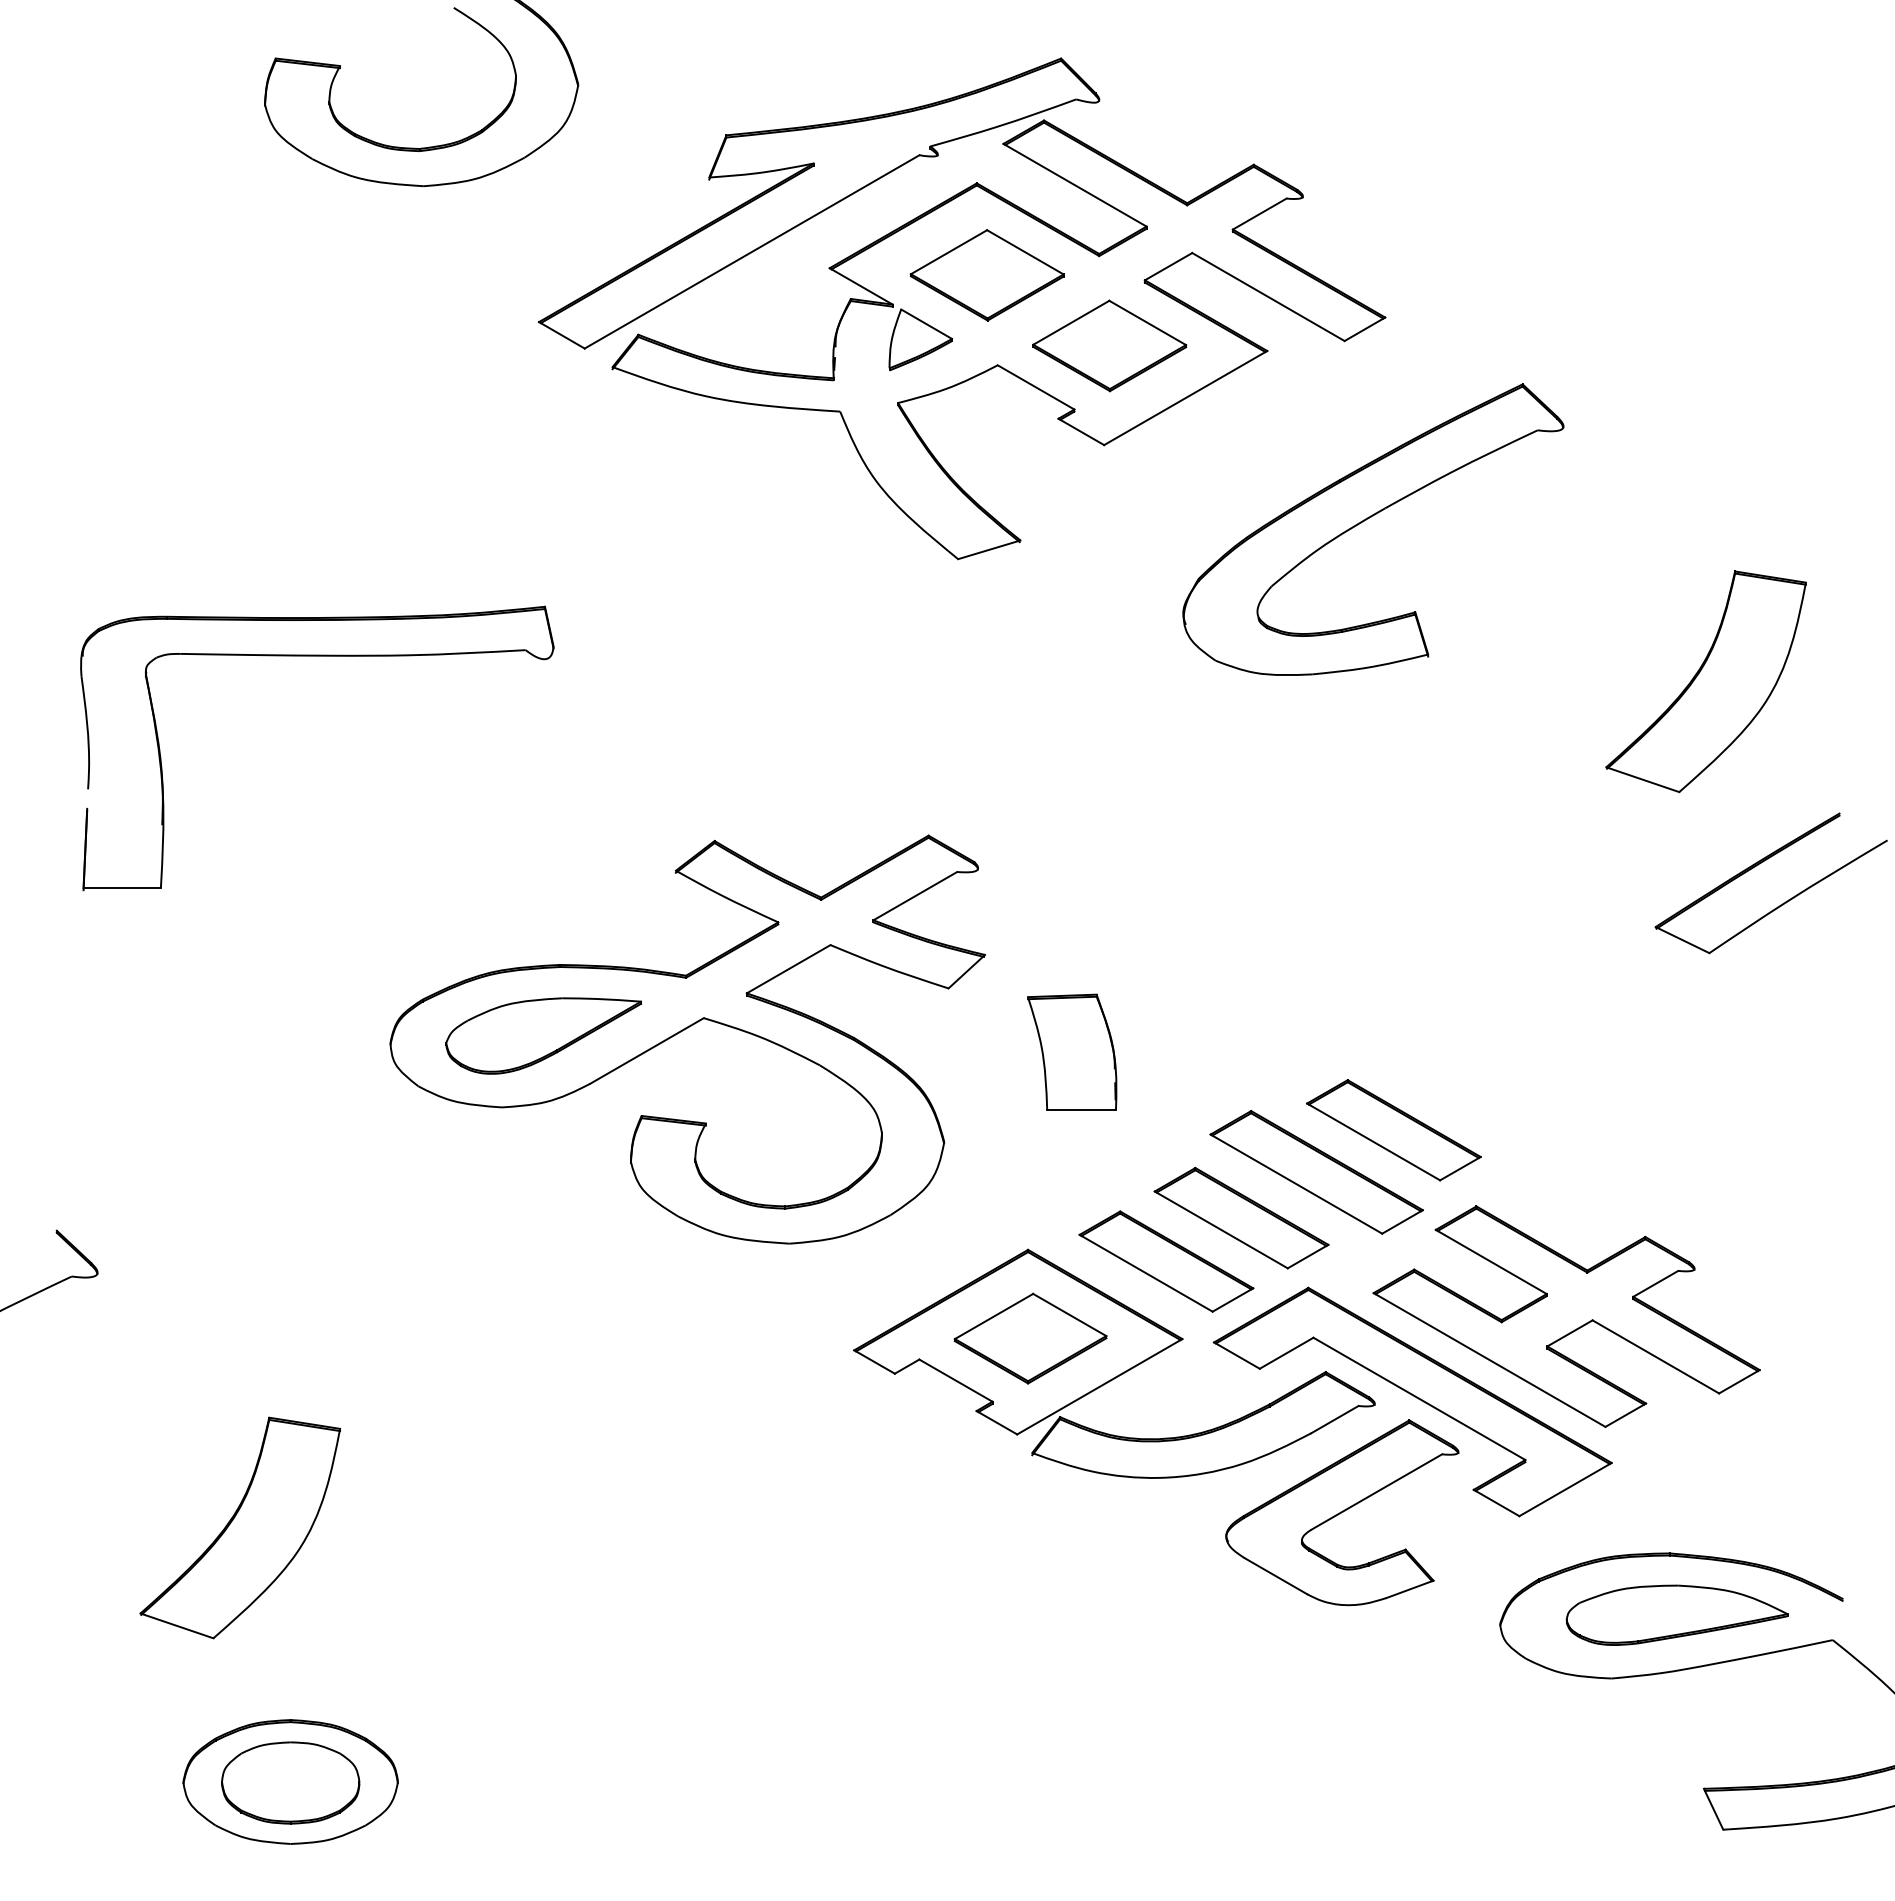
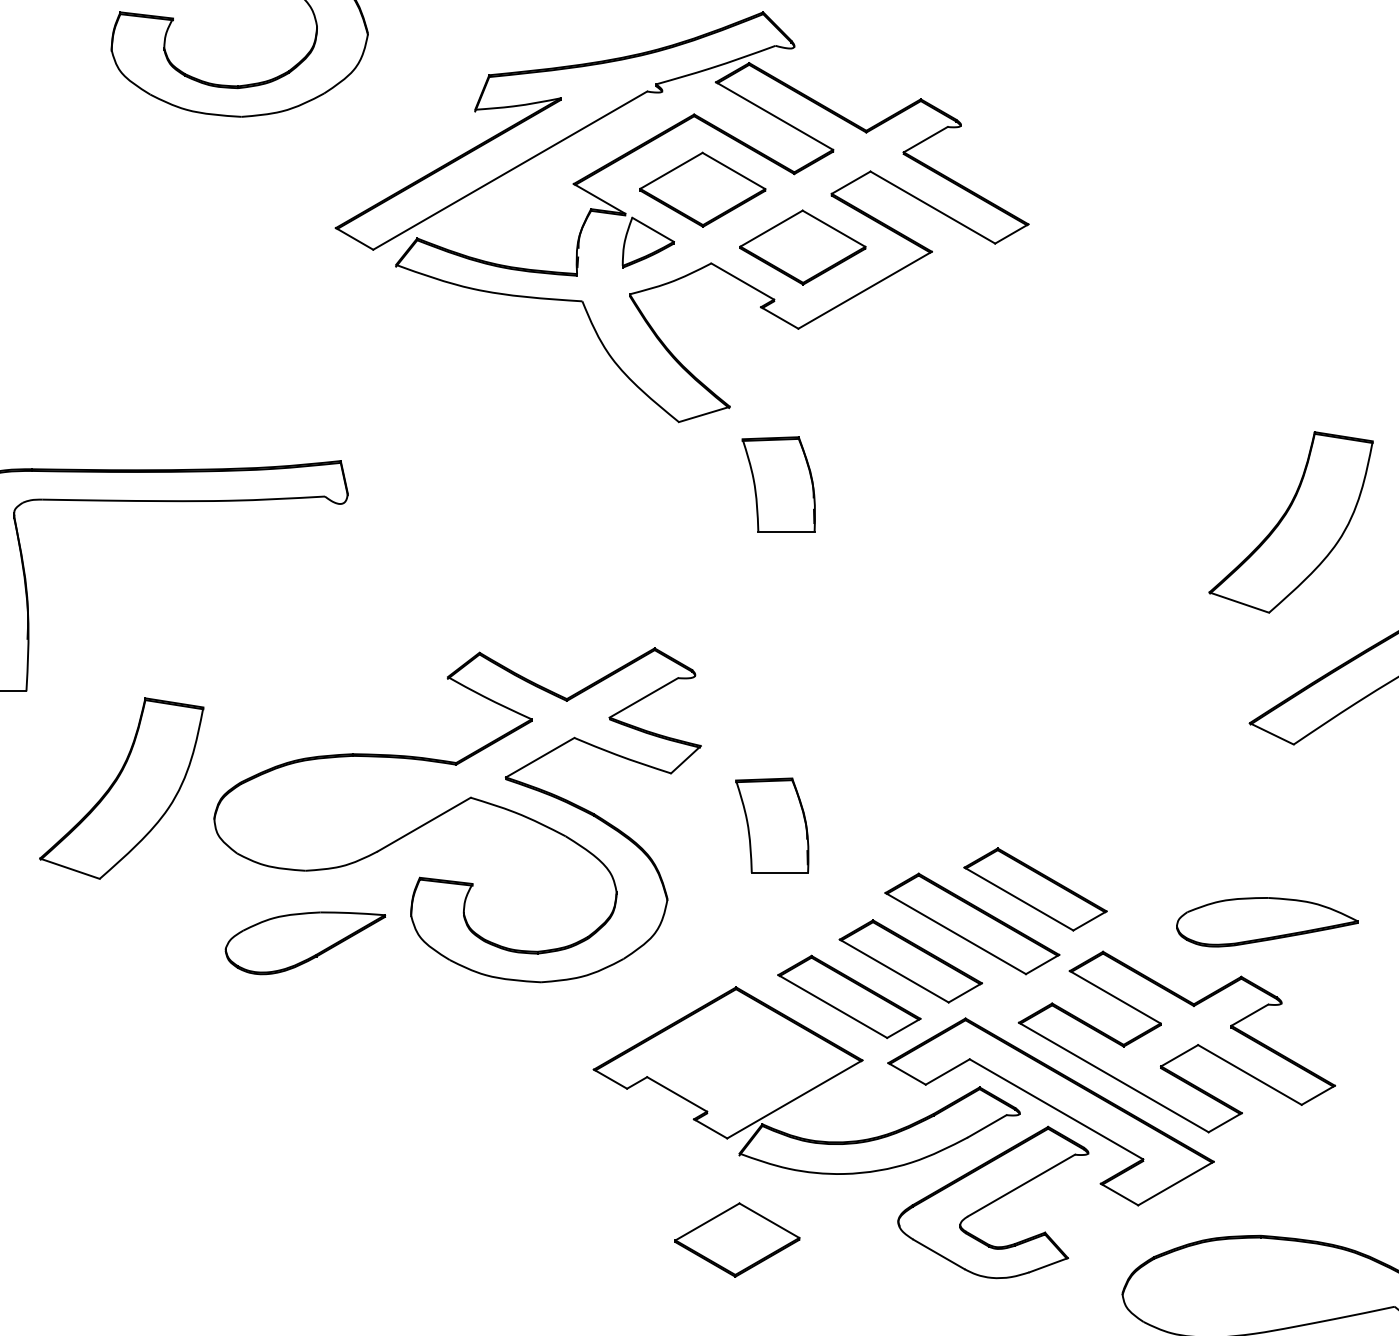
part: (1368, 519) -> (1014, 389), removed
part: (1080, 634) -> (779, 483), added
part: (543, 1035) -> (305, 942), moved
part: (1030, 1338) -> (737, 1239), moved
part: (240, 1527) -> (121, 788), moved
part: (1676, 1614) -> (1266, 921), moved

